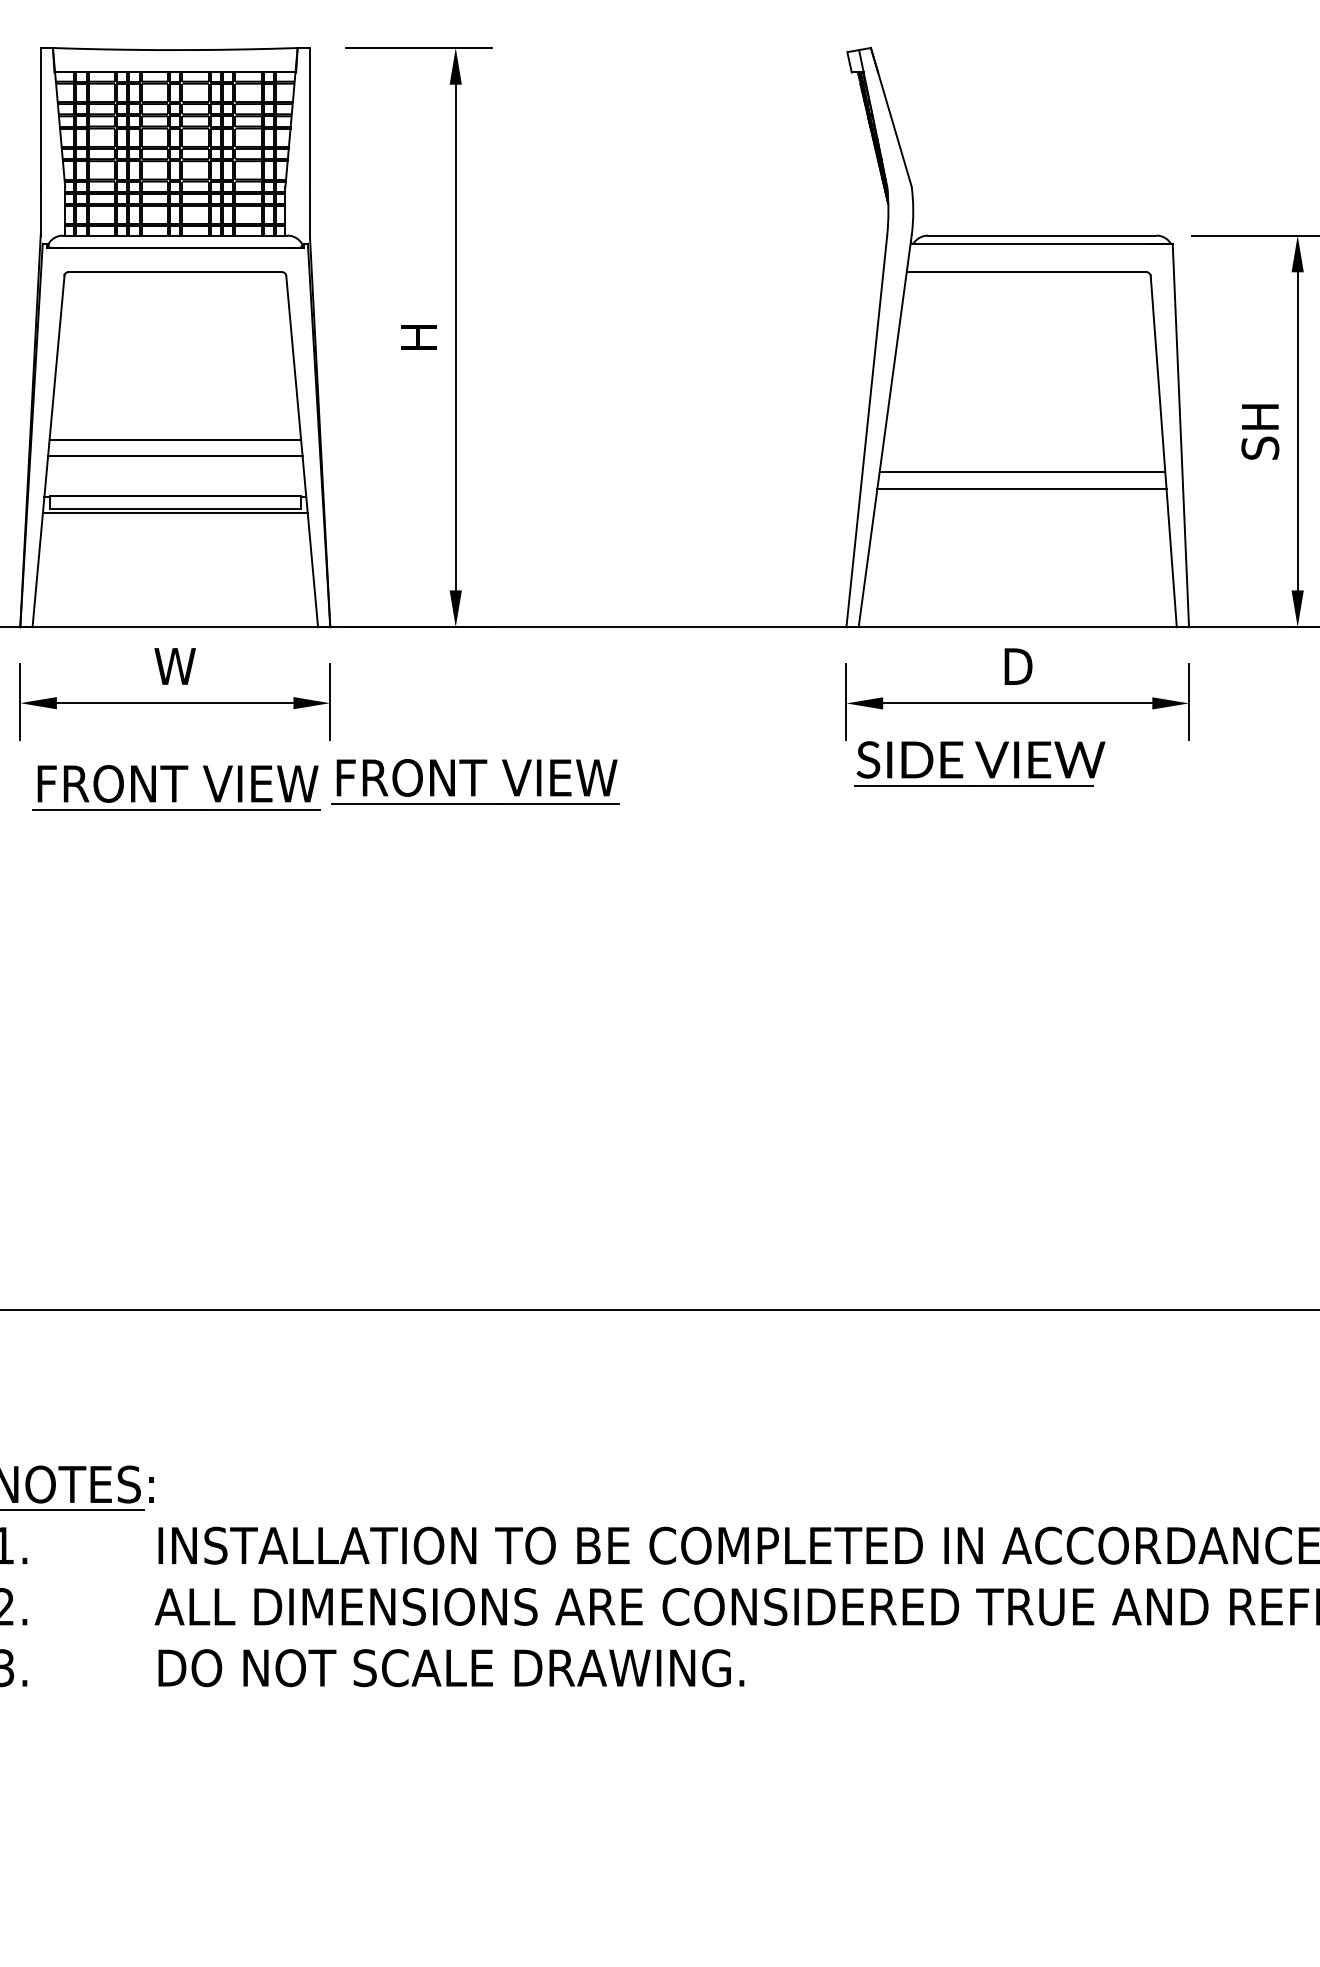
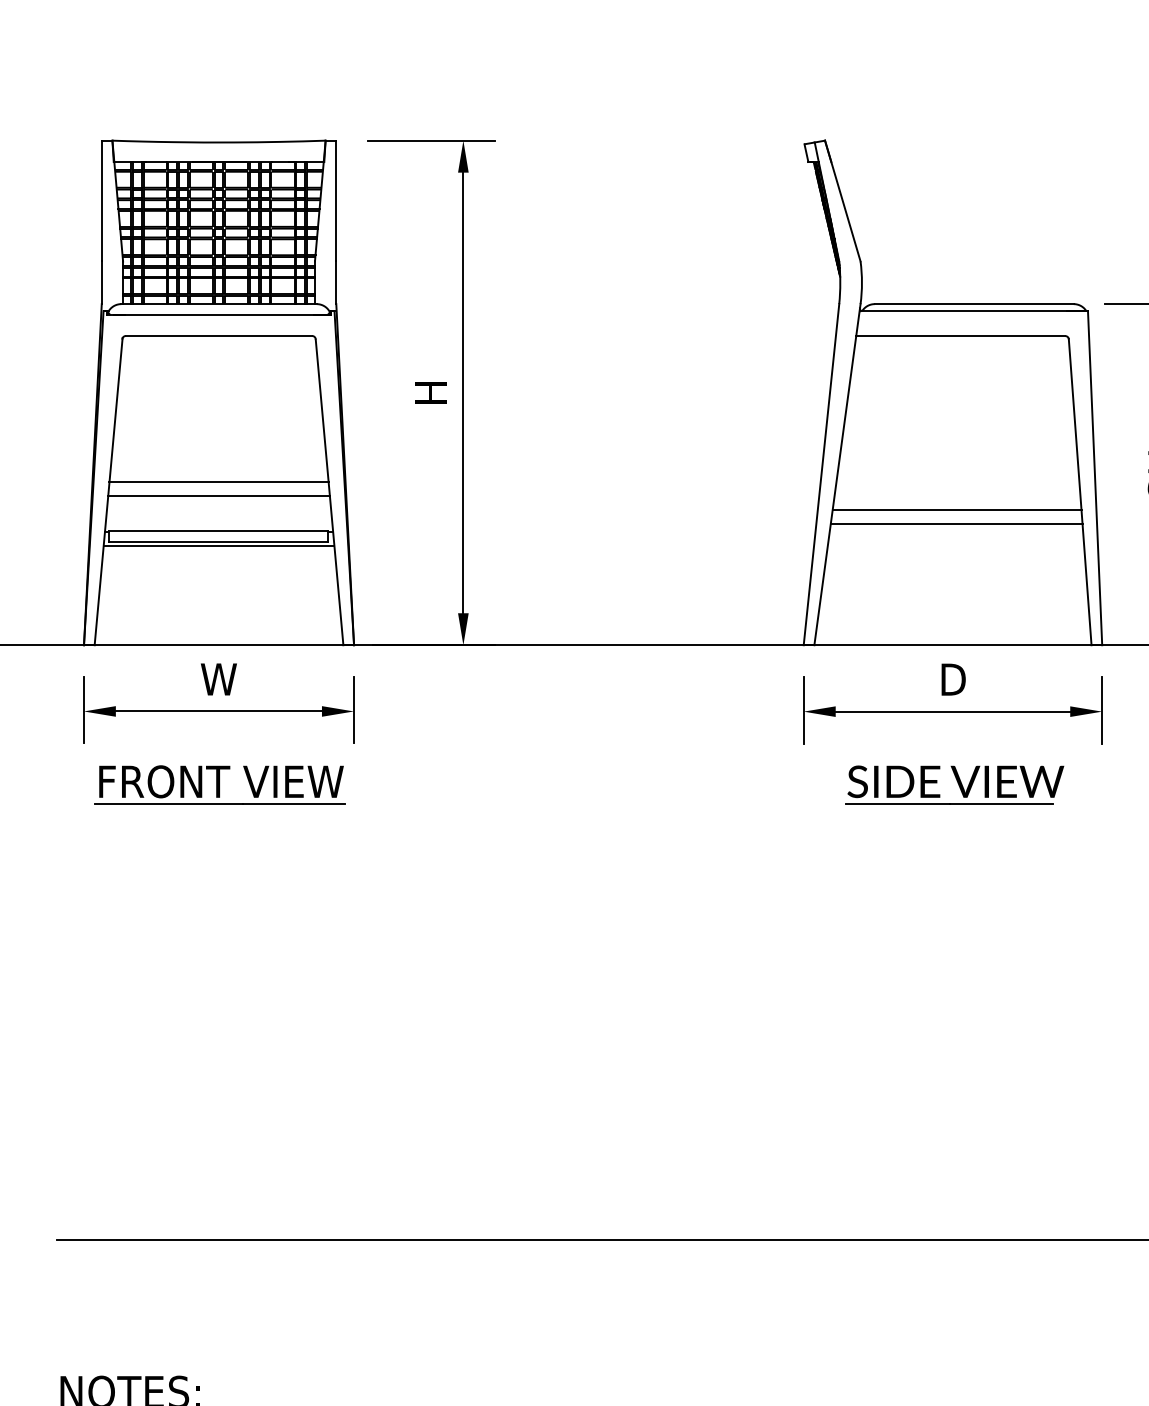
part: (979, 763) -> (954, 784), moved
part: (475, 781) -> (480, 779), removed

